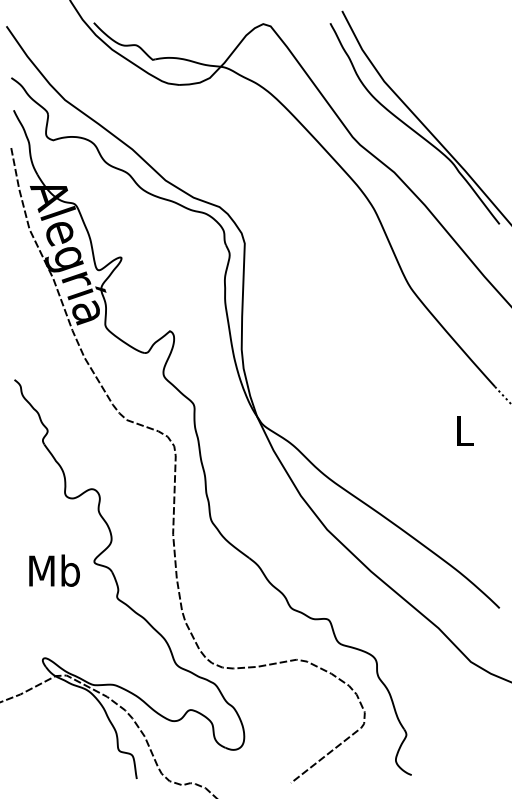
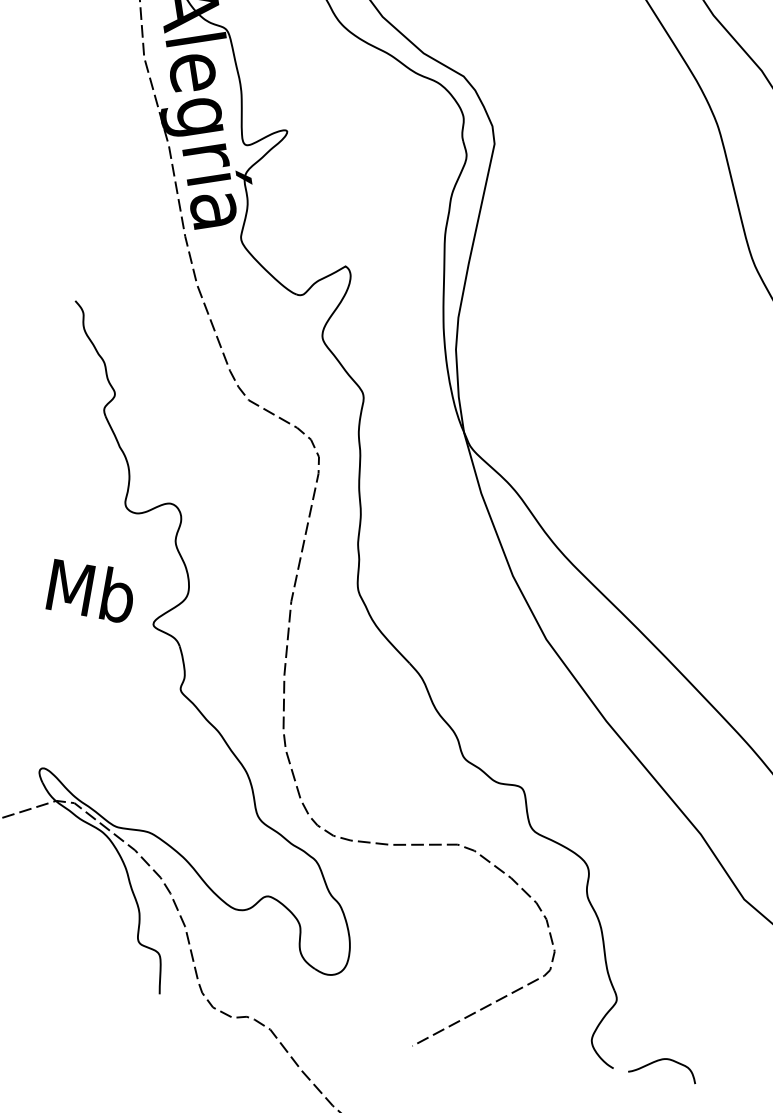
text: (54, 570) -> (91, 590), moved
curve: (440, 765) -> (663, 1061), added

